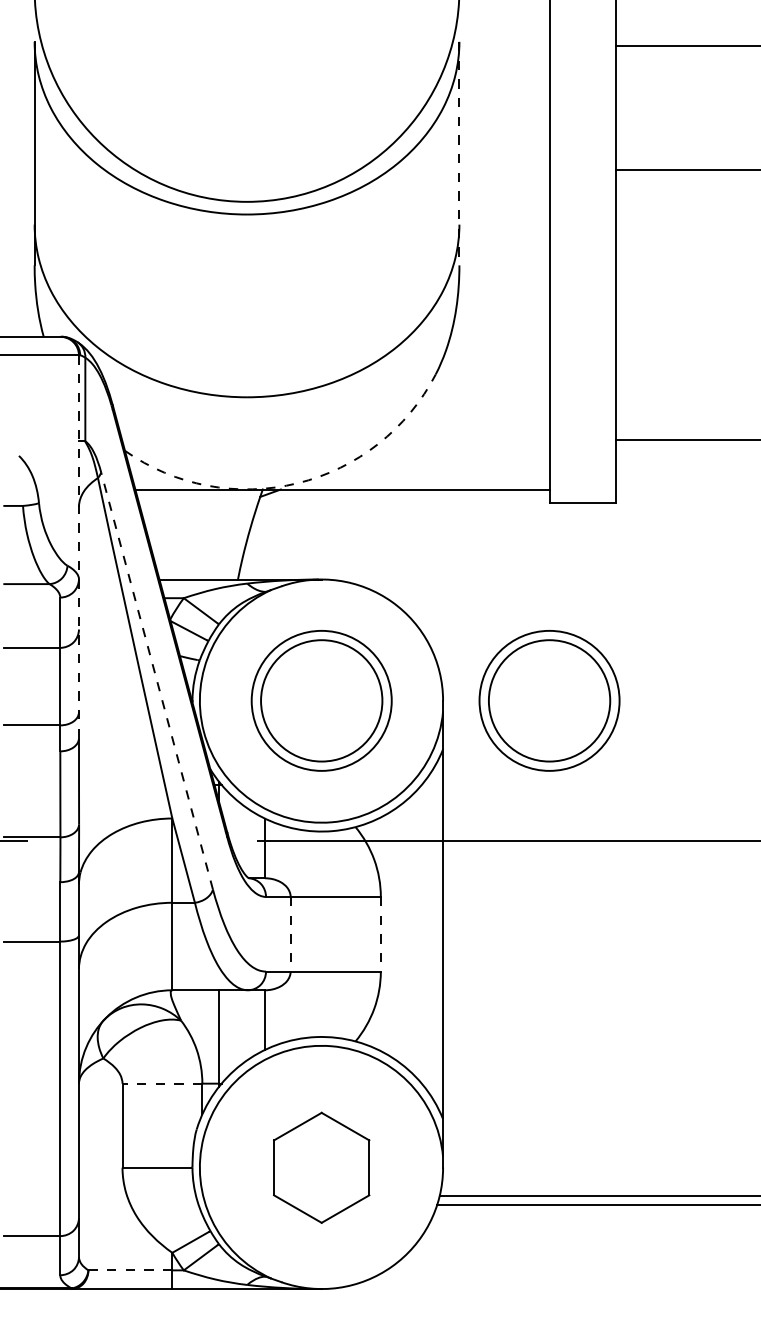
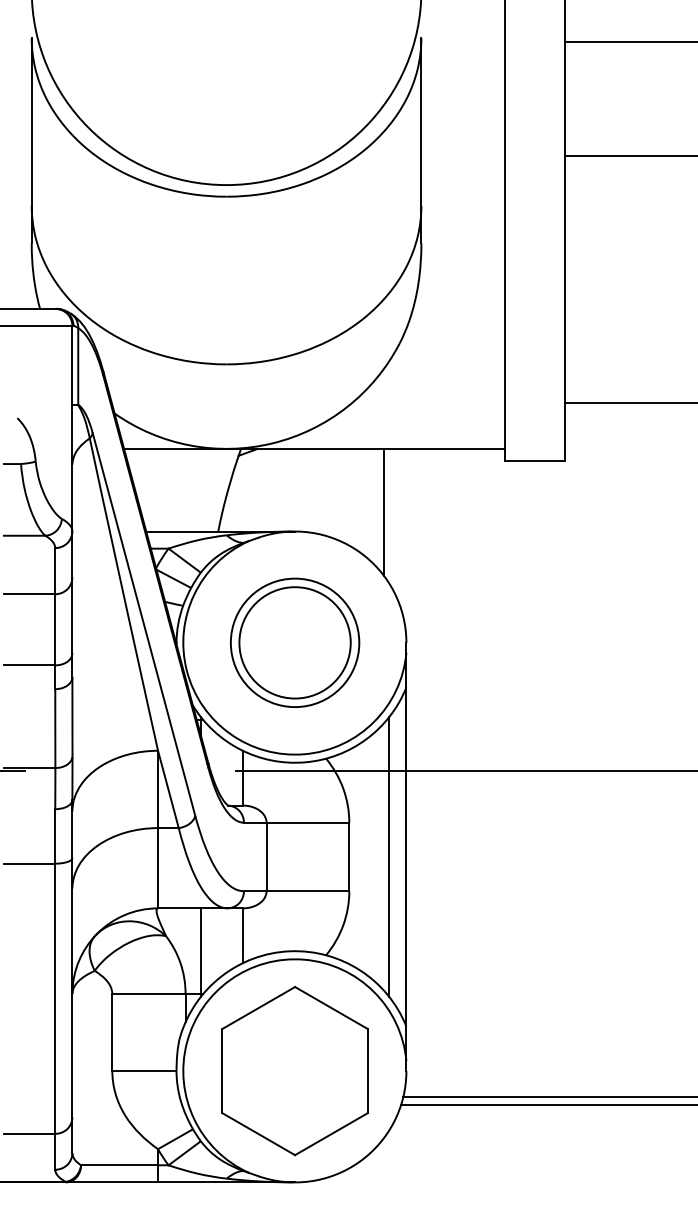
line: (459, 153) -> (421, 140), dashed -> solid
arc: (298, 483) -> (273, 443), dashed -> solid
line: (79, 546) -> (72, 501), dashed -> solid
line: (419, 558) -> (384, 512), added
line: (156, 680) -> (143, 624), dashed -> solid
part: (550, 700) -> (504, 642), removed
line: (424, 933) -> (389, 856), added
line: (290, 934) -> (266, 857), dashed -> solid
line: (381, 934) -> (349, 857), dashed -> solid
line: (161, 1084) -> (148, 994), dashed -> solid
part: (321, 1168) -> (294, 1071), size x1.67
line: (131, 1270) -> (120, 1165), dashed -> solid

